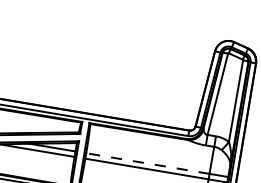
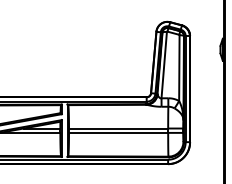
line: (147, 163) -> (118, 128), dashed -> solid

